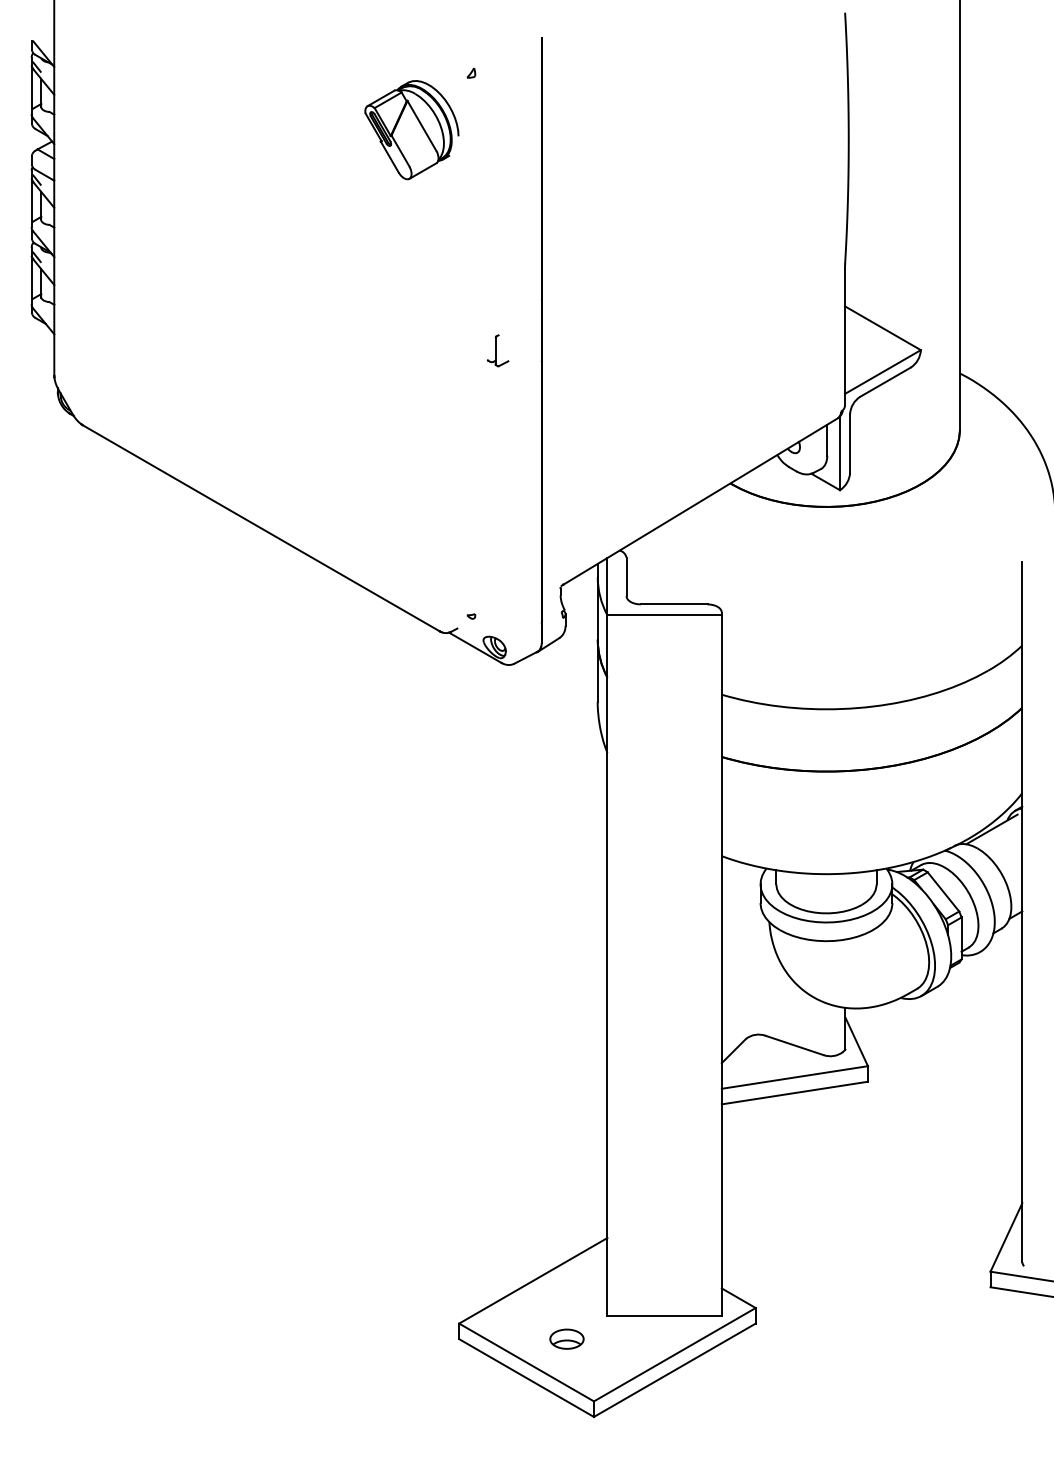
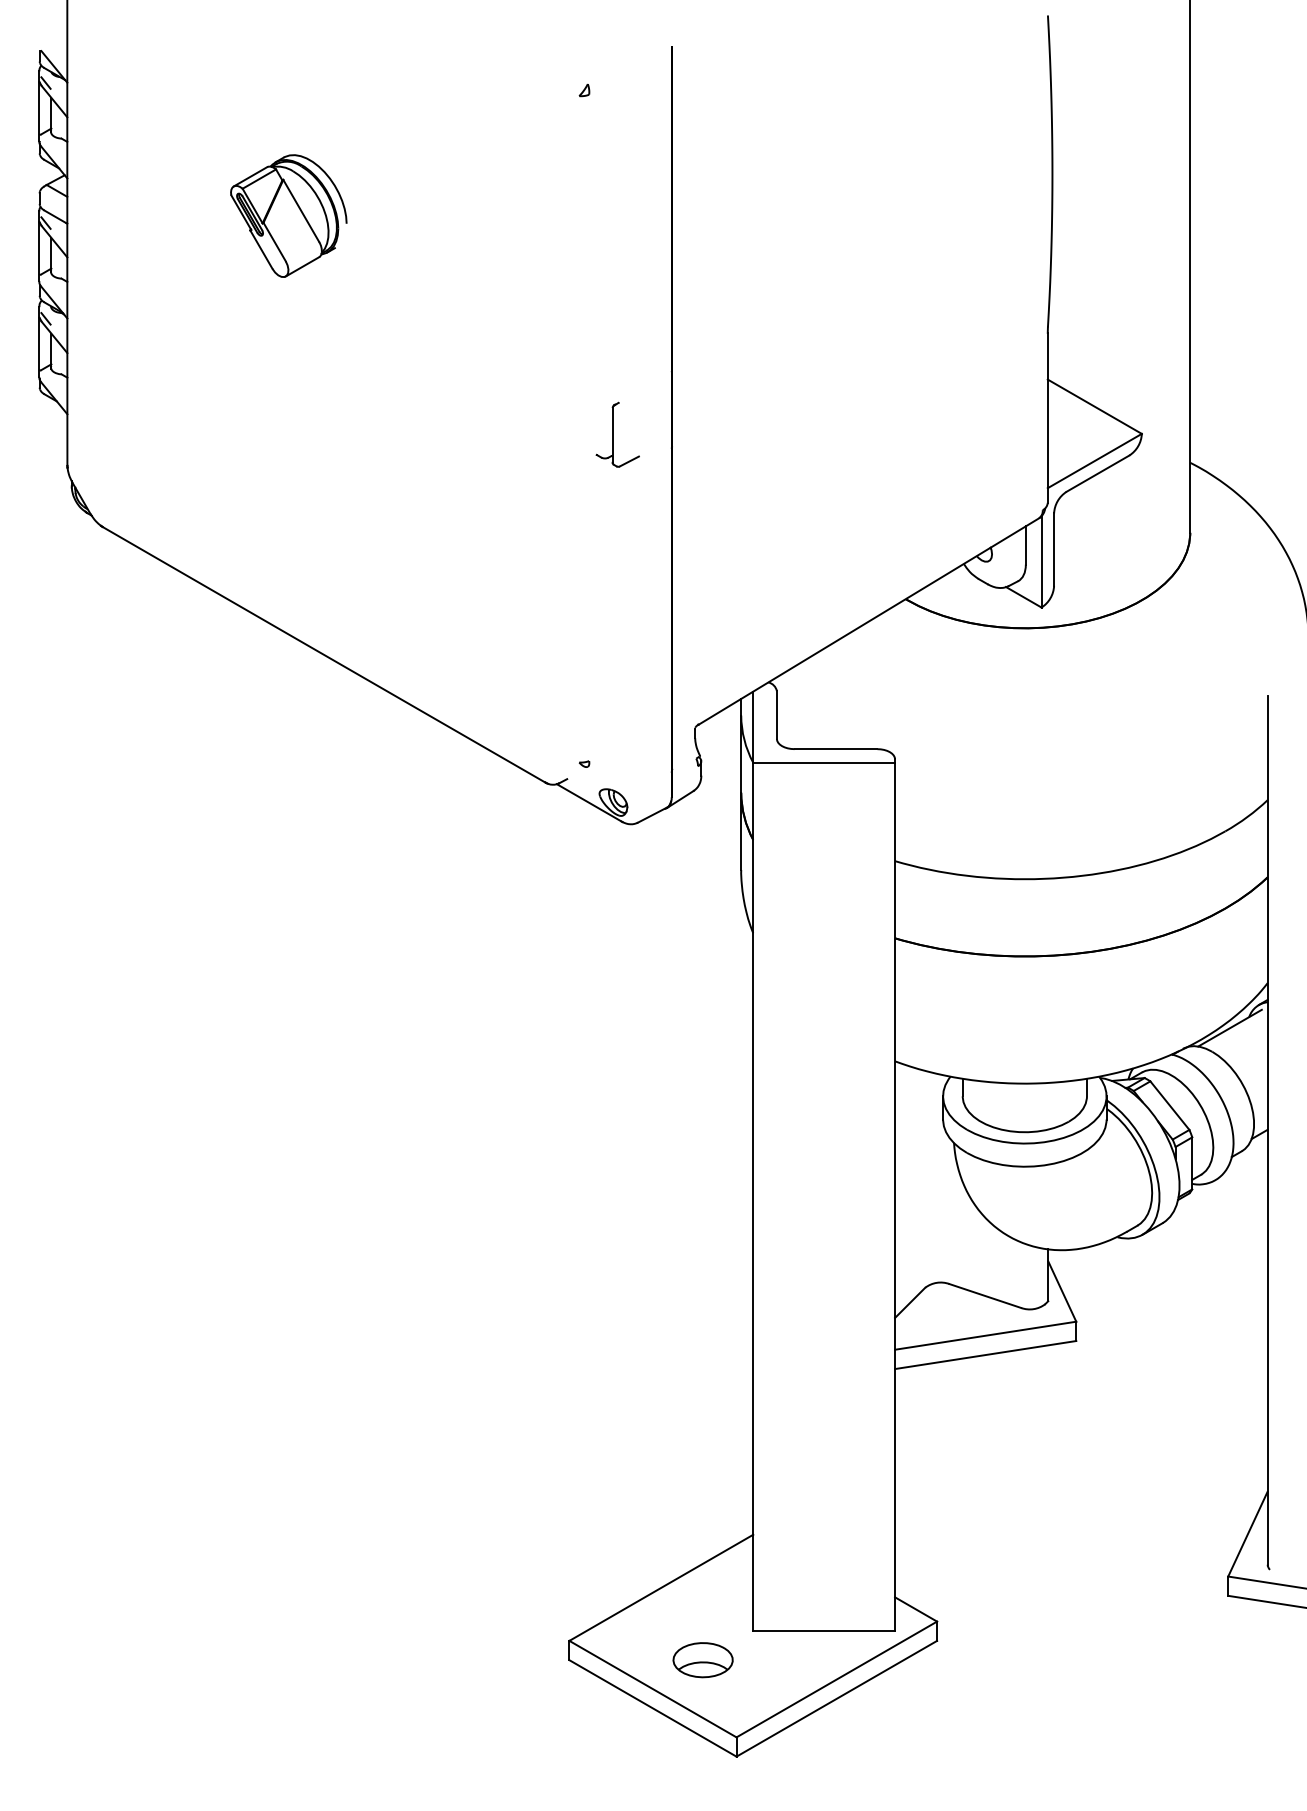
part: (411, 129) -> (288, 215), moved
part: (497, 350) -> (617, 434), size x1.67
part: (566, 1339) -> (702, 1660), size x1.43

